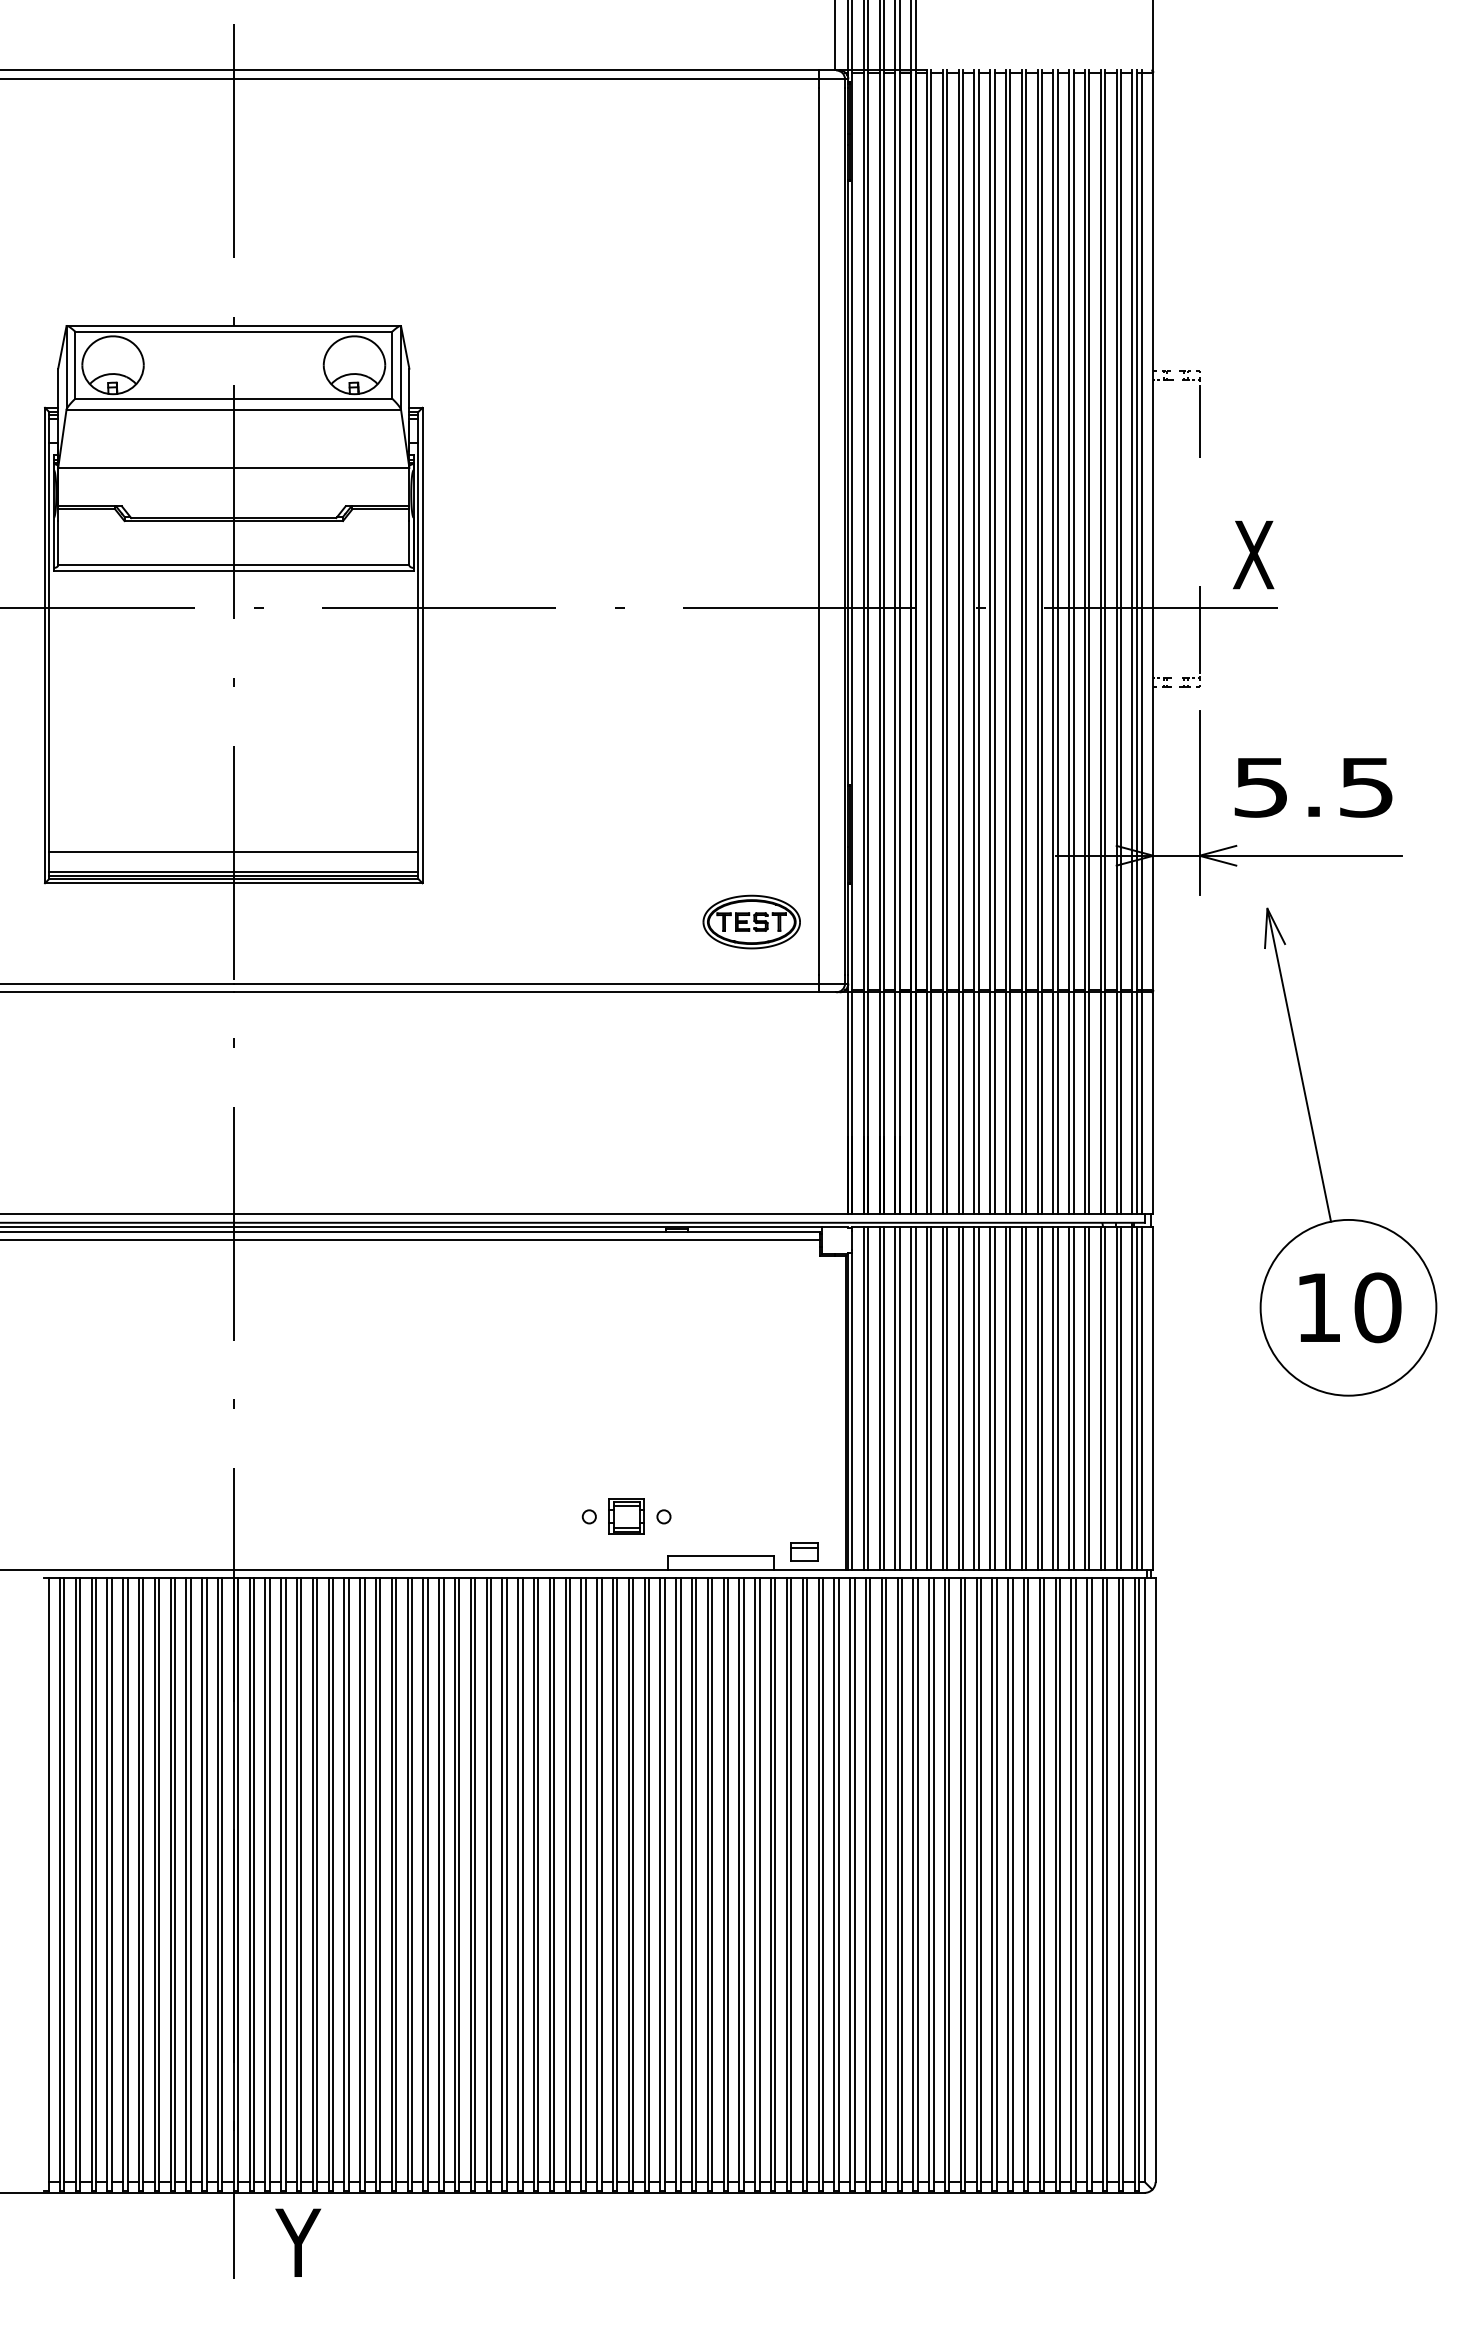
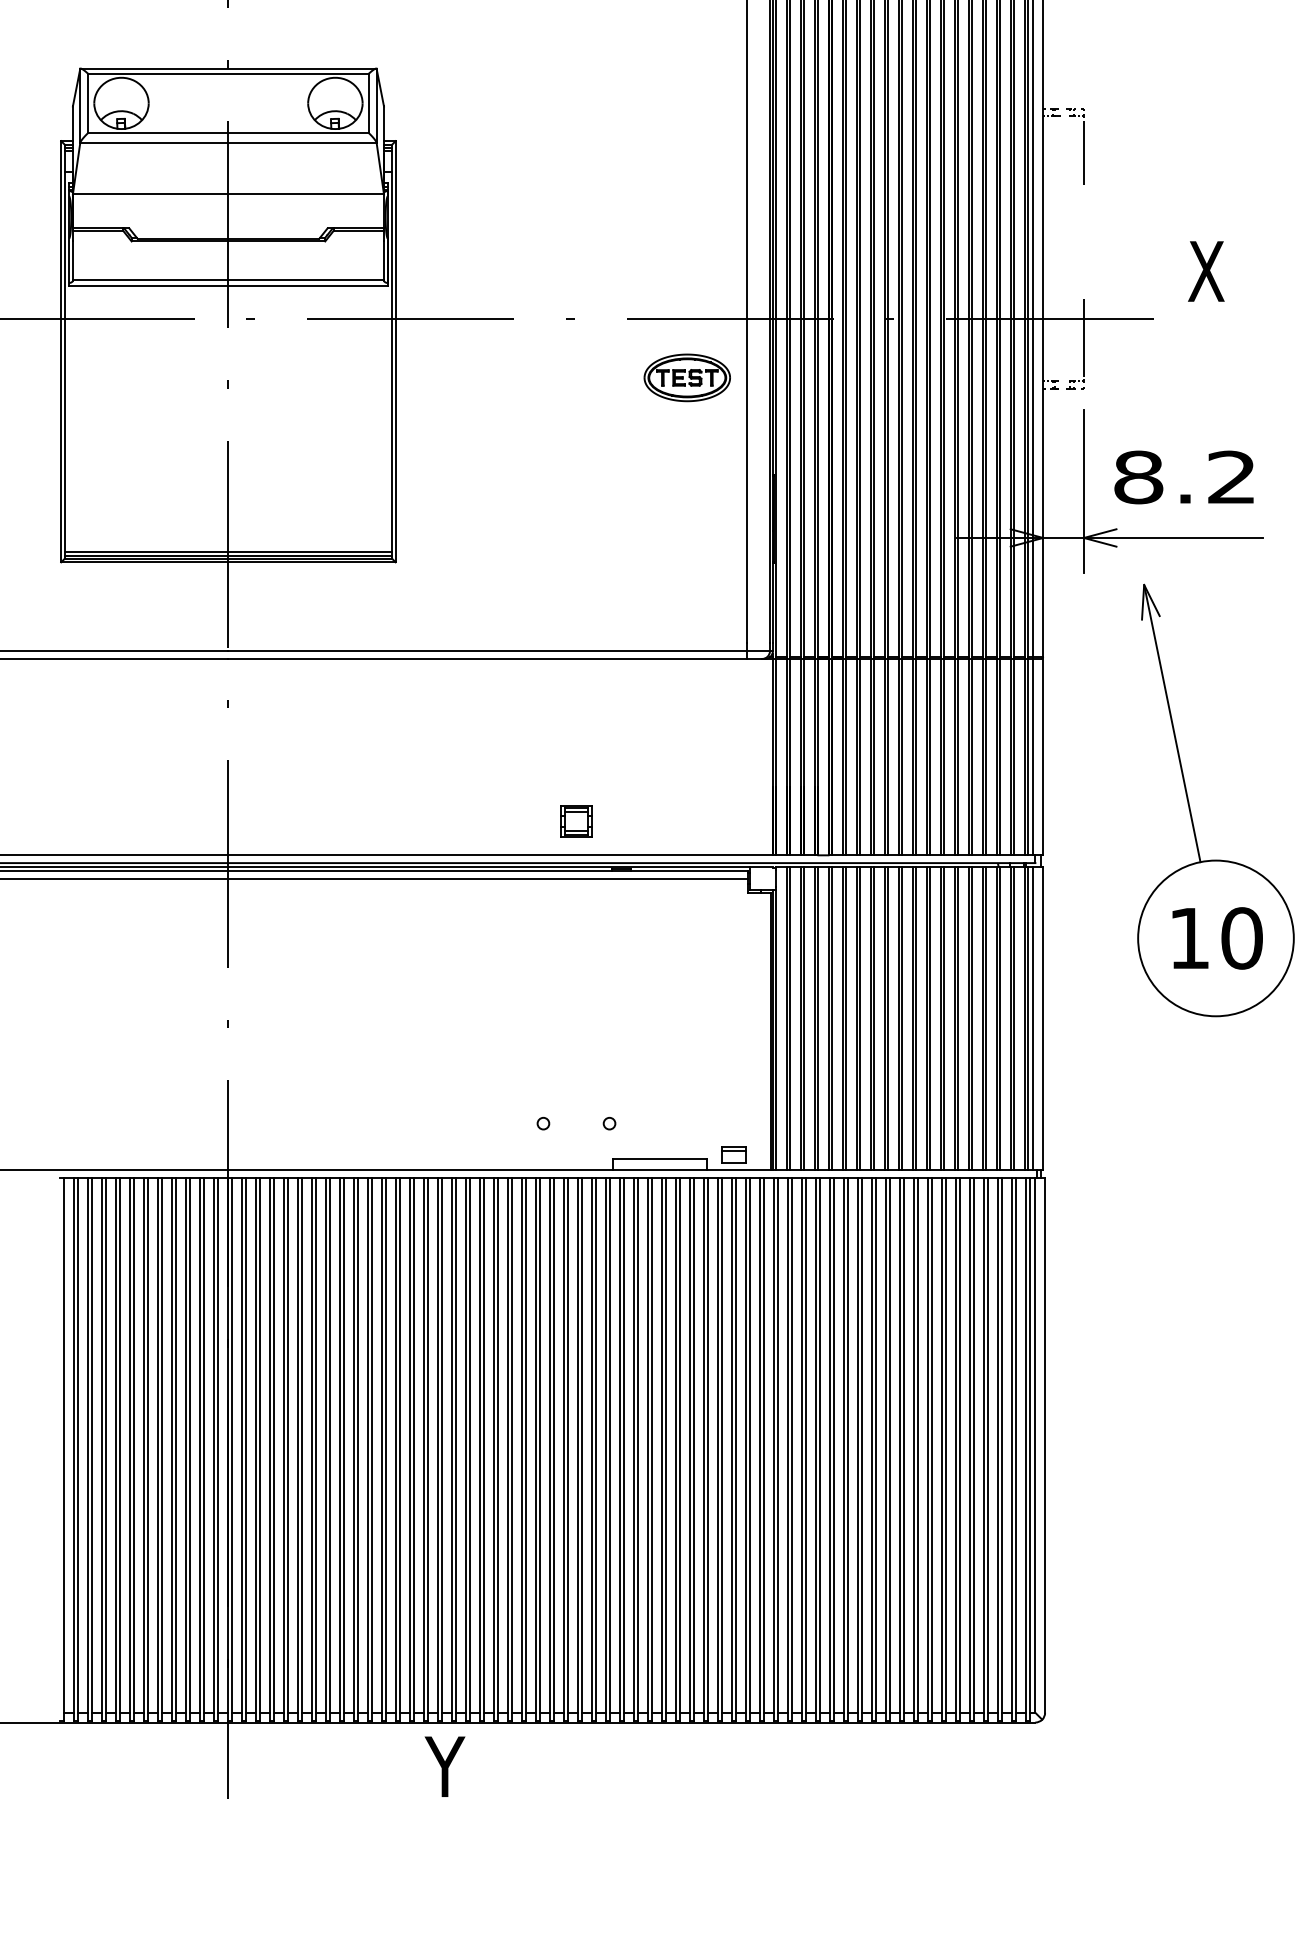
text: (1253, 555) -> (1206, 271), moved
text: (1312, 787) -> (1184, 477), 5.5 -> 8.2
line: (233, 852) -> (228, 535), removed
part: (751, 921) -> (687, 377), moved
part: (626, 1516) -> (576, 821), moved
text: (297, 2242) -> (444, 1766), moved

